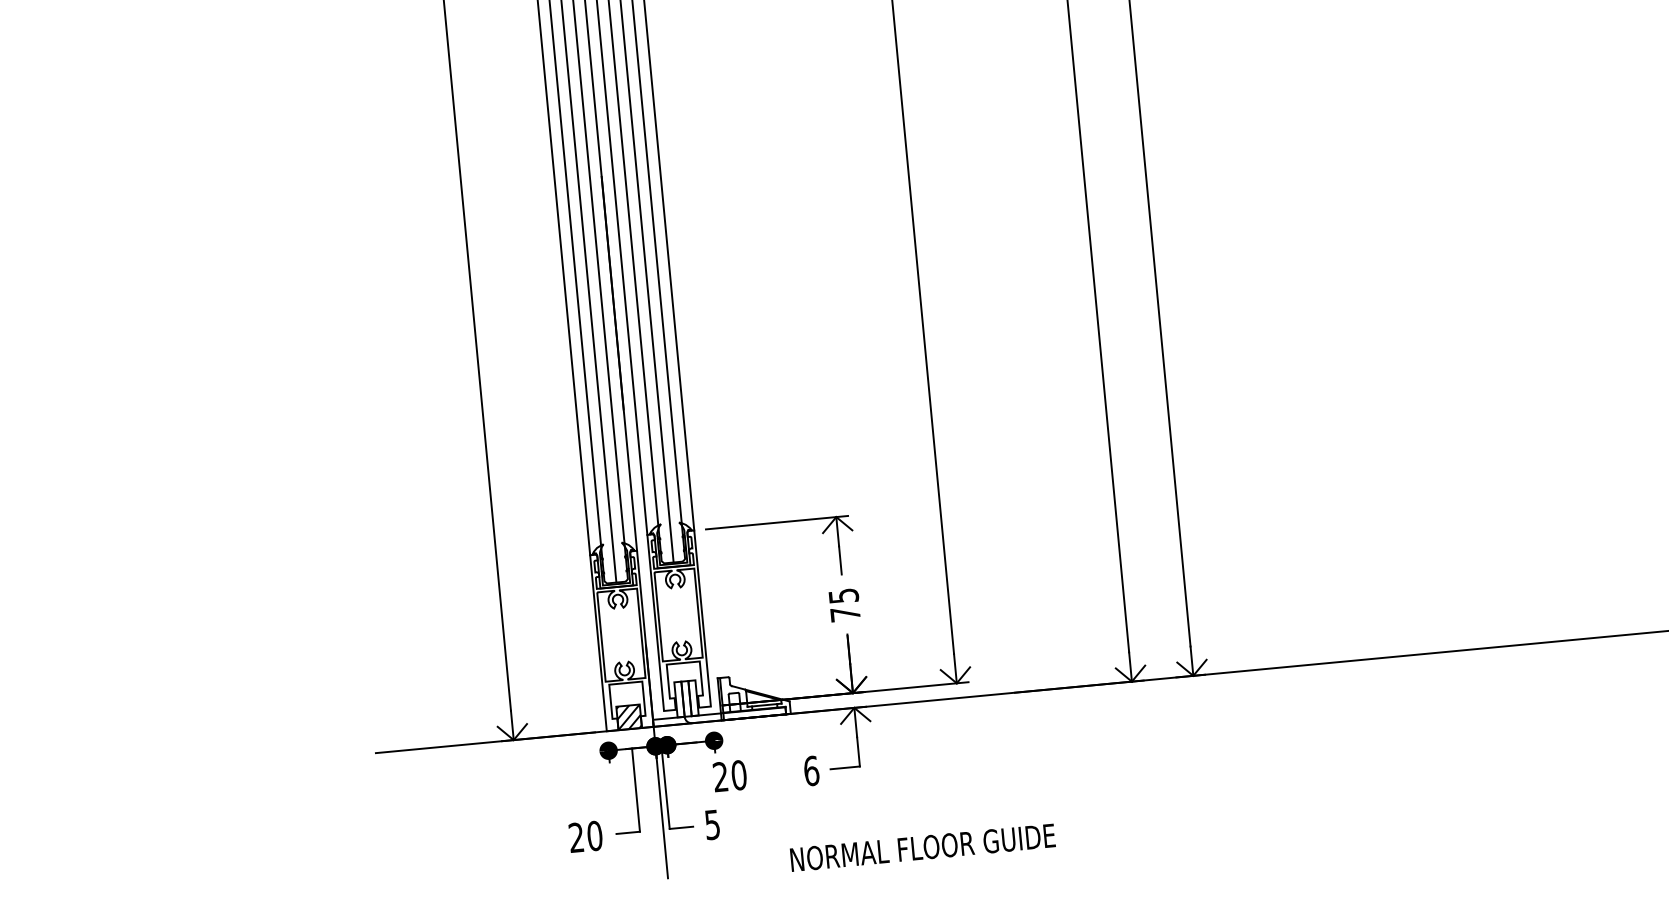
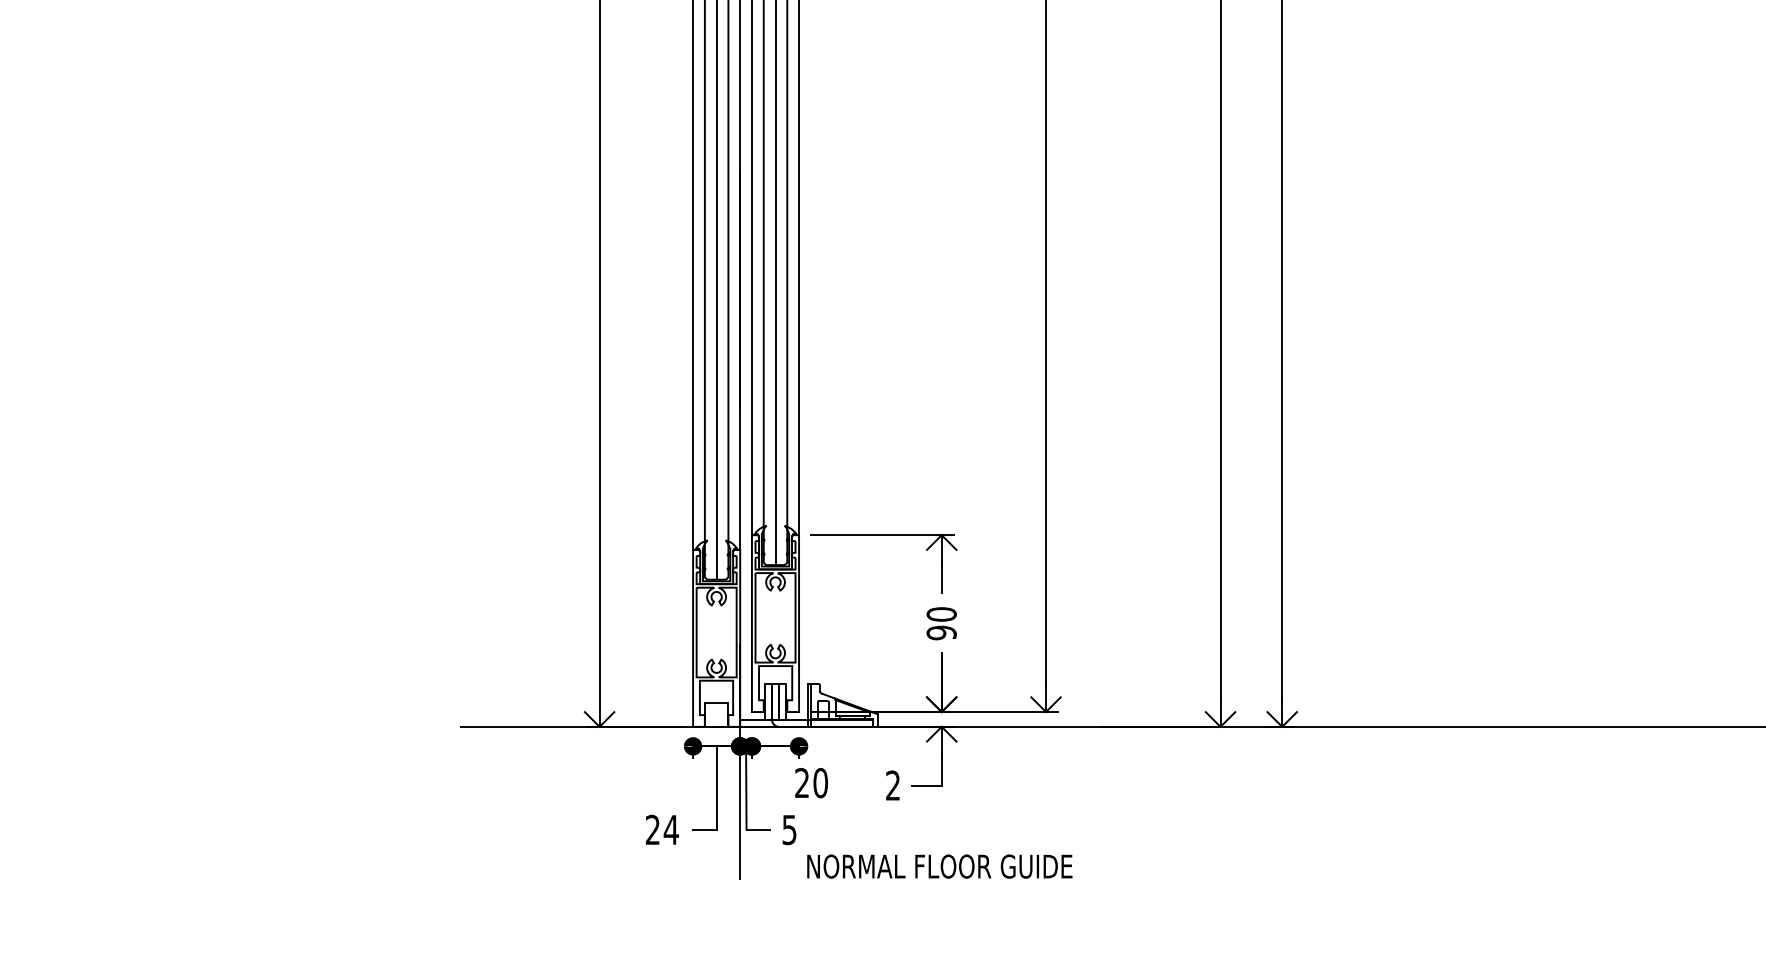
text: (844, 605) -> (941, 623), 75 -> 90
hatch: (628, 716) -> (716, 714), removed
text: (811, 770) -> (893, 785), 6 -> 2
text: (594, 835) -> (671, 829), 20 -> 24
text: (922, 847) -> (939, 866), moved

